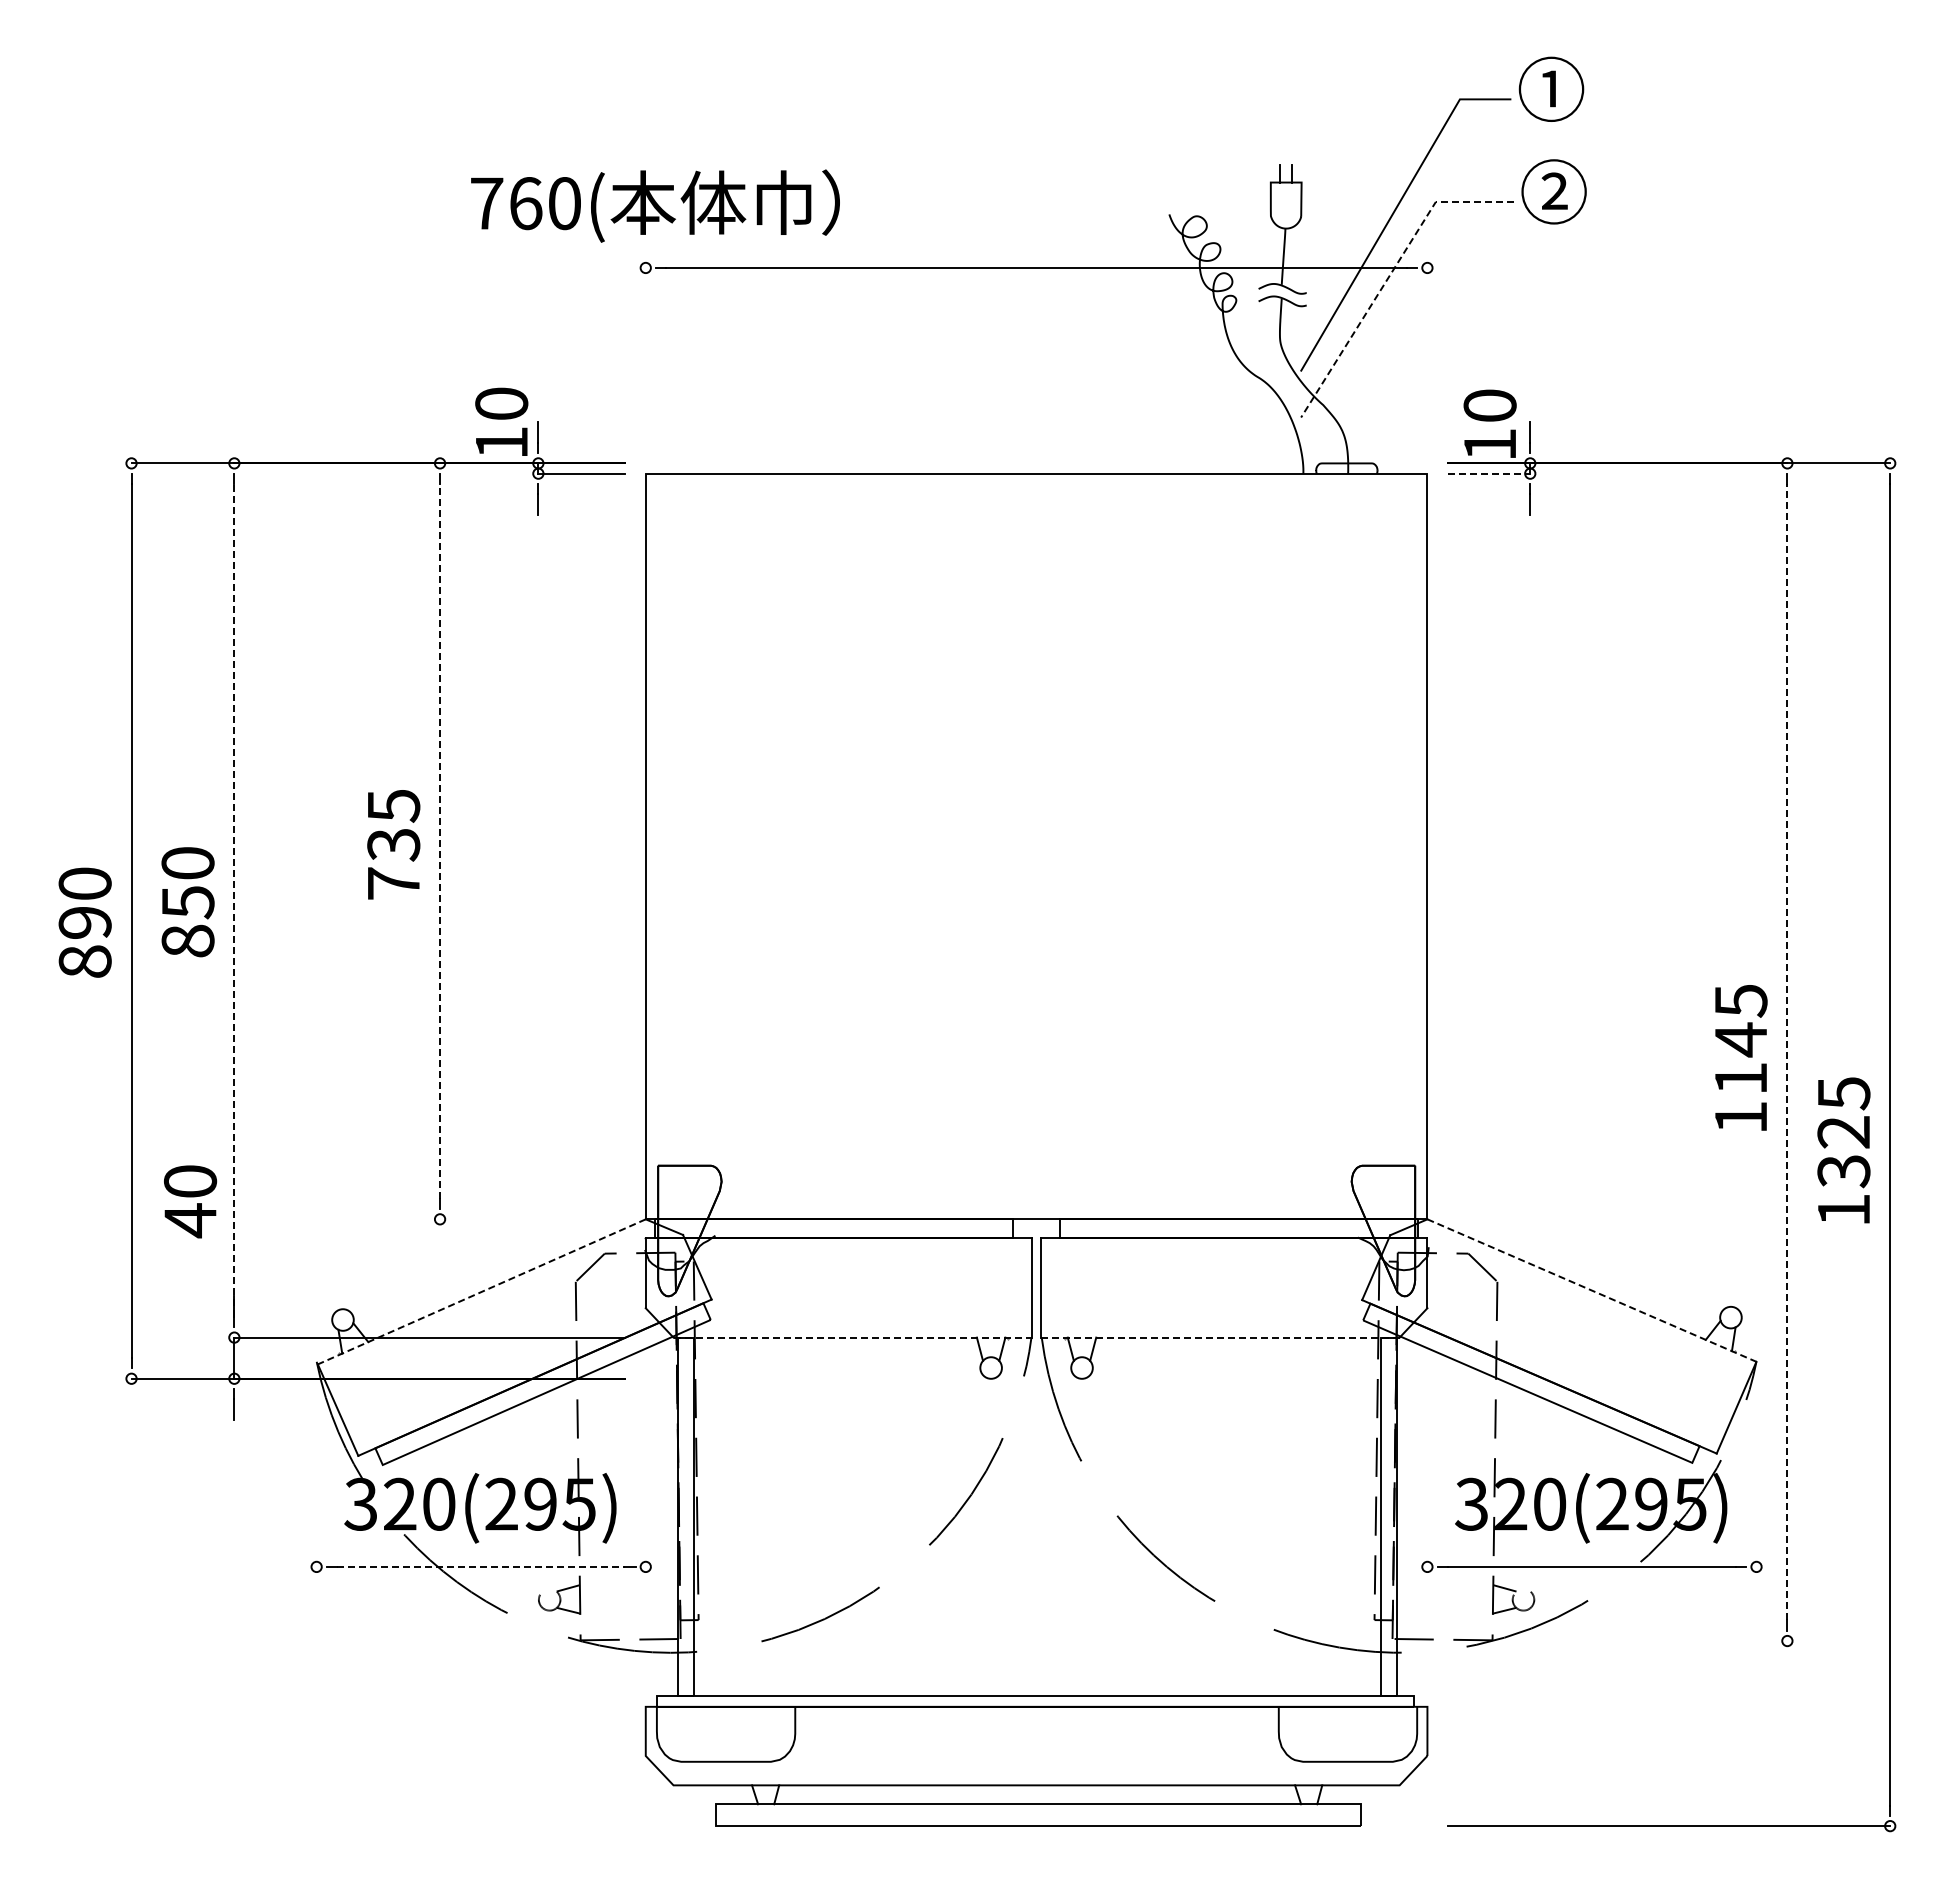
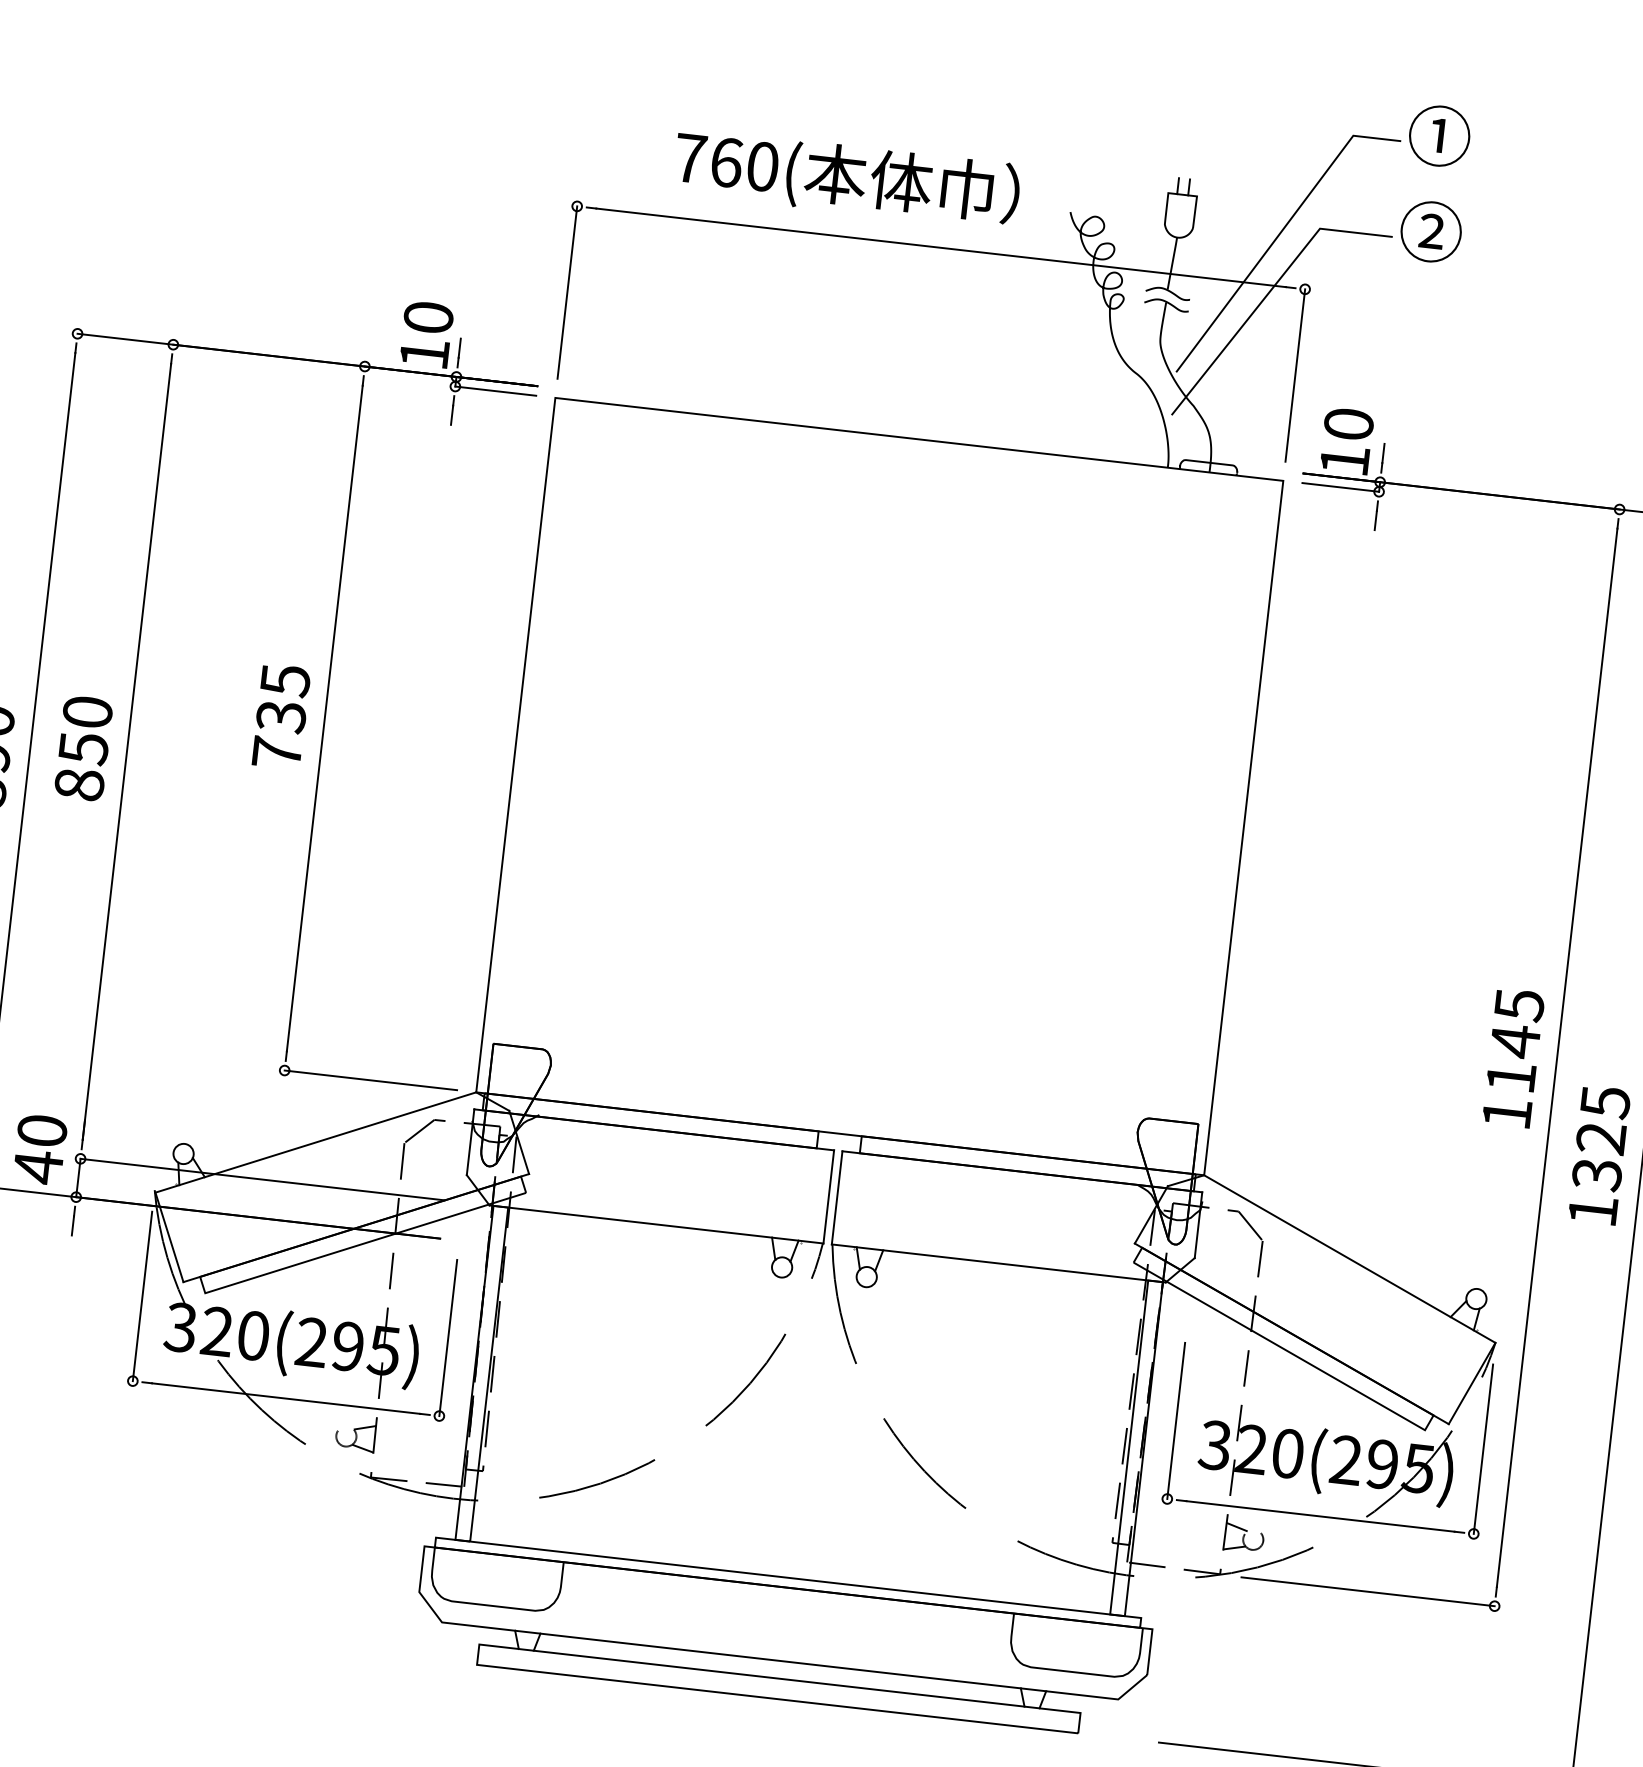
text: (655, 205) -> (847, 178), moved
line: (1389, 276) -> (1268, 293), dashed -> solid
line: (645, 360) -> (567, 292), added
line: (1427, 360) -> (1295, 375), added
line: (1489, 473) -> (1341, 487), dashed -> solid
line: (440, 840) -> (325, 717), dashed -> solid
line: (234, 900) -> (127, 751), dashed -> solid
line: (1787, 1051) -> (1557, 1057), dashed -> solid
text: (190, 1201) -> (40, 1149), moved
line: (532, 1219) -> (370, 1080), added
line: (1592, 1290) -> (1350, 1259), dashed -> solid
line: (481, 1292) -> (315, 1143), dashed -> solid
line: (853, 1337) -> (657, 1224), dashed -> solid
line: (1219, 1337) -> (998, 1263), dashed -> solid
line: (316, 1475) -> (142, 1295), added
line: (1756, 1475) -> (1483, 1448), added
line: (645, 1482) -> (448, 1337), added
line: (1427, 1482) -> (1176, 1420), added
line: (481, 1566) -> (286, 1398), dashed -> solid
line: (1651, 1641) -> (1368, 1592), added

